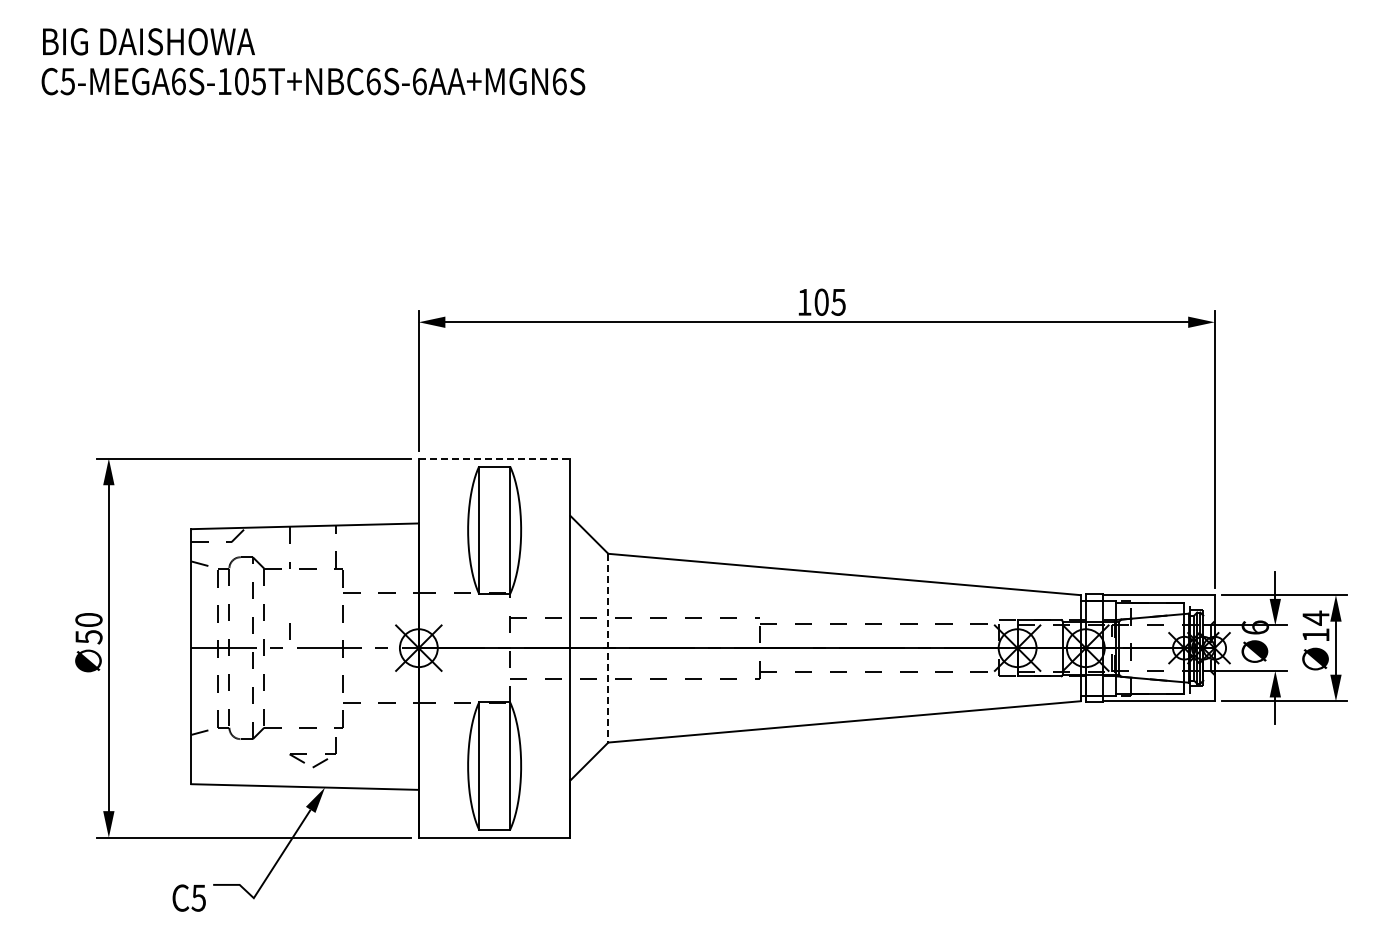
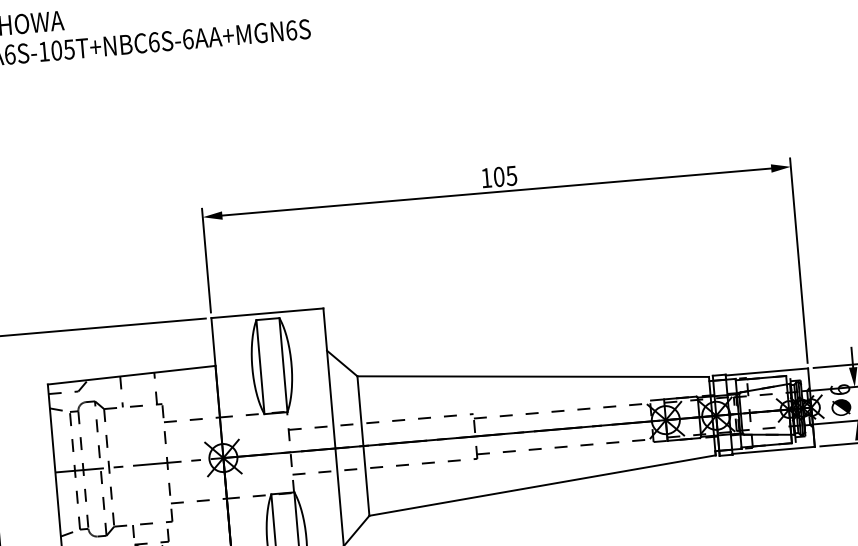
line: (494, 458) -> (267, 313), dashed -> solid
line: (289, 631) -> (133, 531), moved
line: (608, 648) -> (363, 446), dashed -> solid

